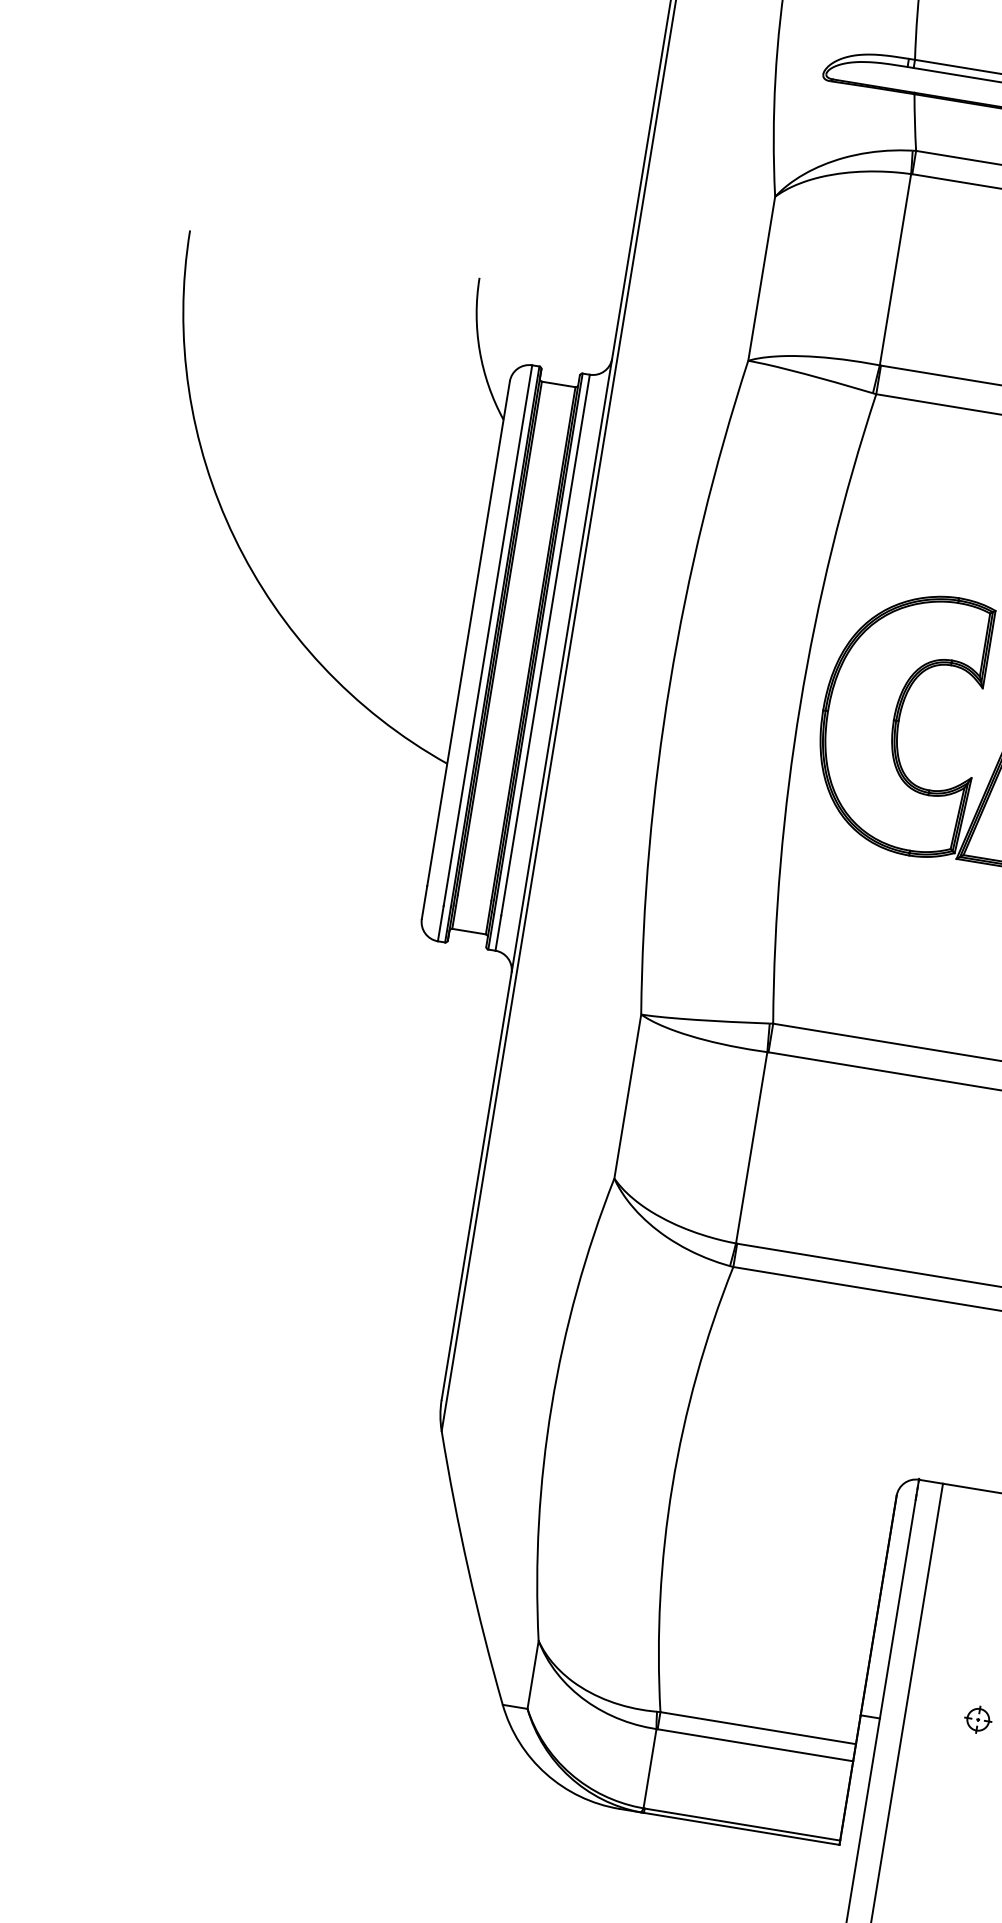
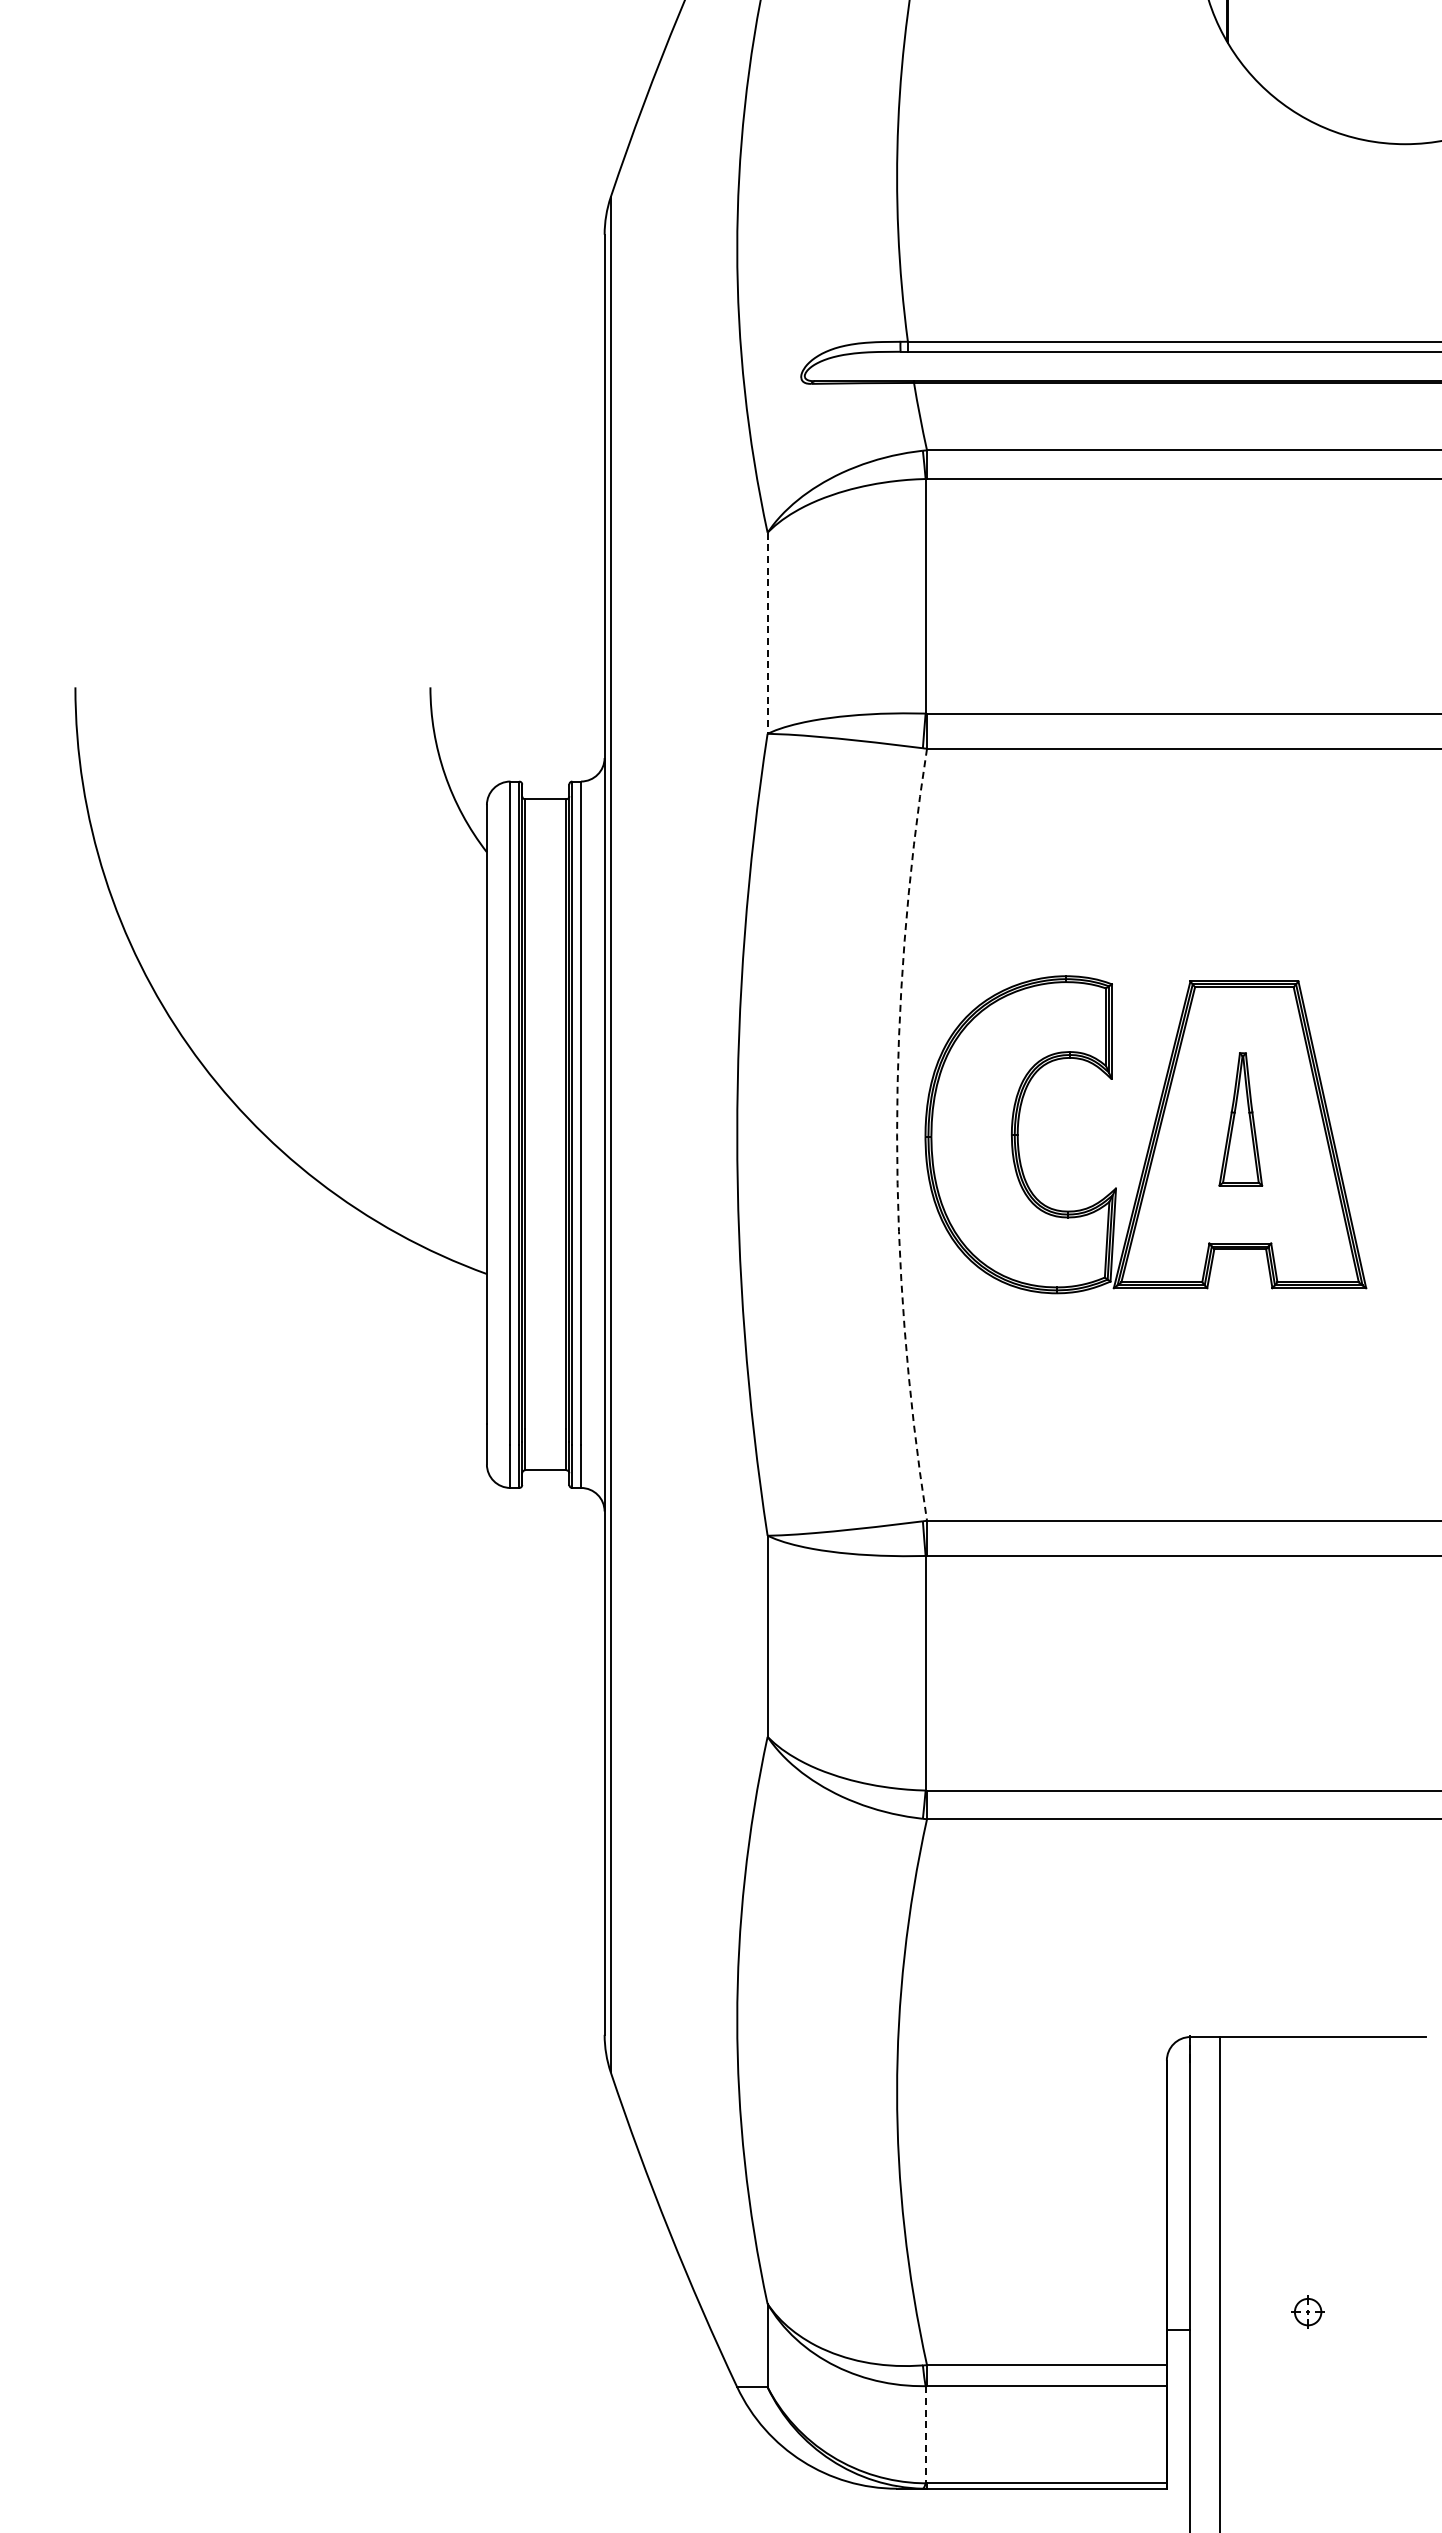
line: (761, 278) -> (767, 633), solid -> dashed
arc: (800, 704) -> (897, 1134), solid -> dashed
line: (649, 1768) -> (925, 2434), solid -> dashed

